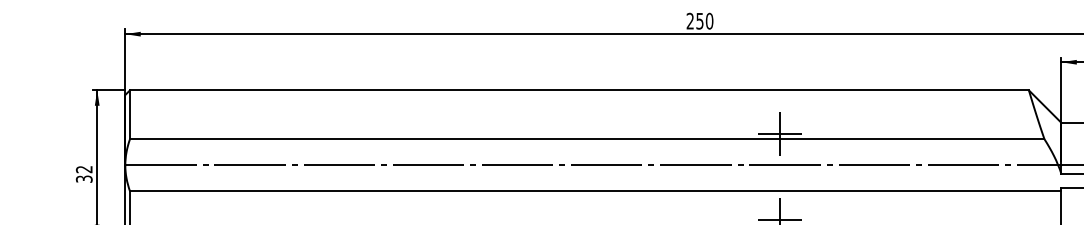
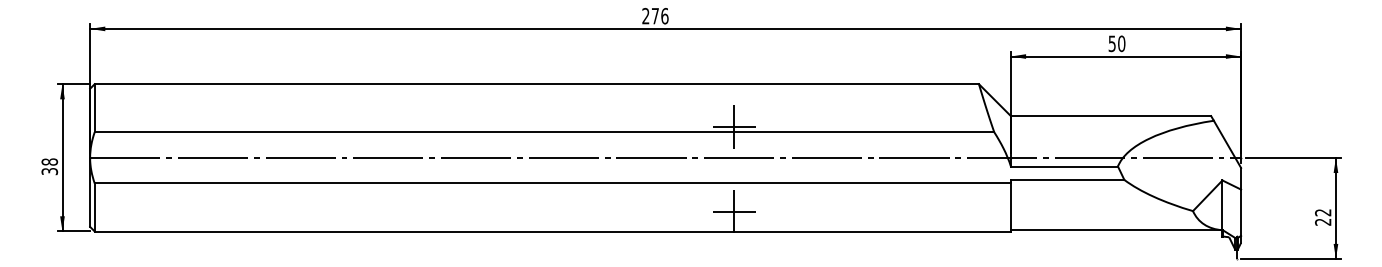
text: (704, 21) -> (659, 16), 250 -> 276
text: (84, 168) -> (49, 161), 32 -> 38

